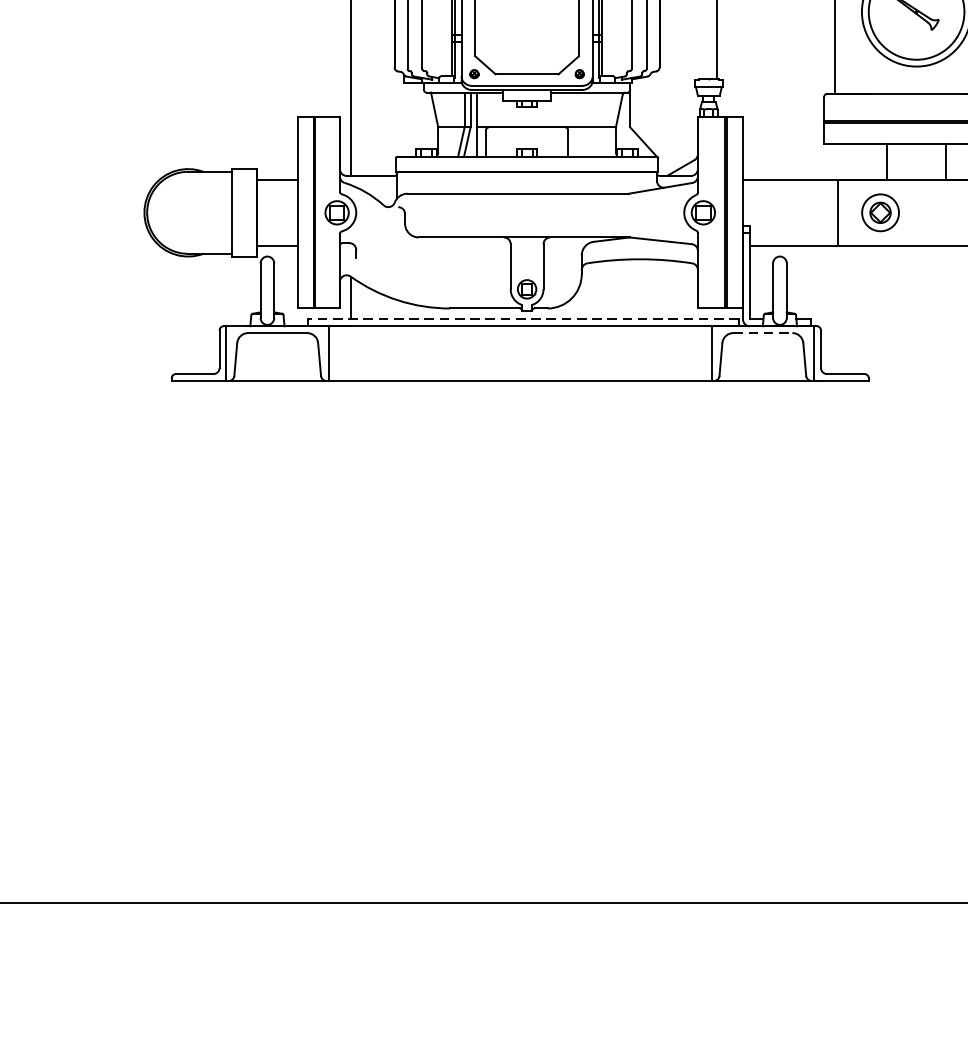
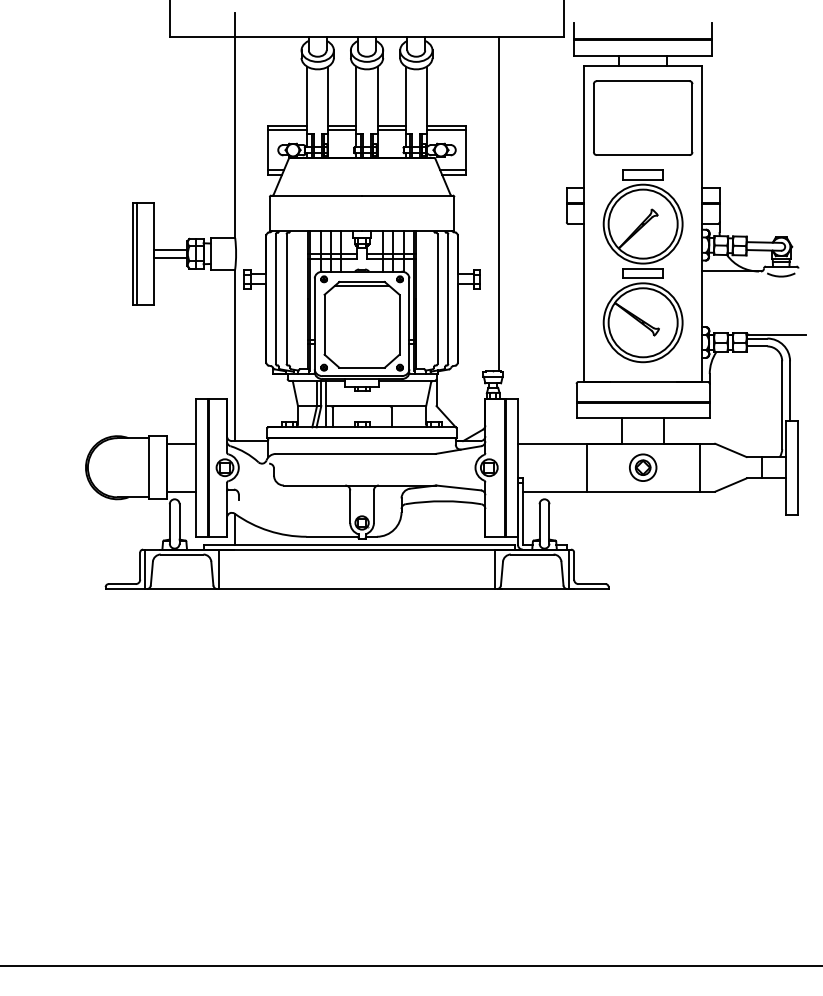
part: (881, 212) -> (643, 467), moved
line: (523, 319) -> (359, 544), dashed -> solid
line: (763, 333) -> (532, 554), dashed -> solid

